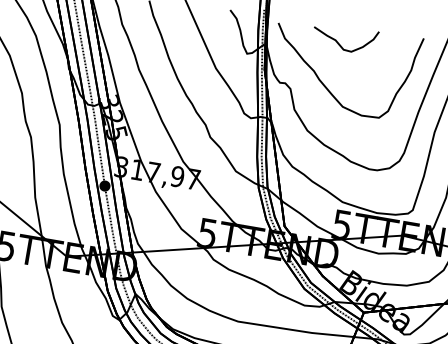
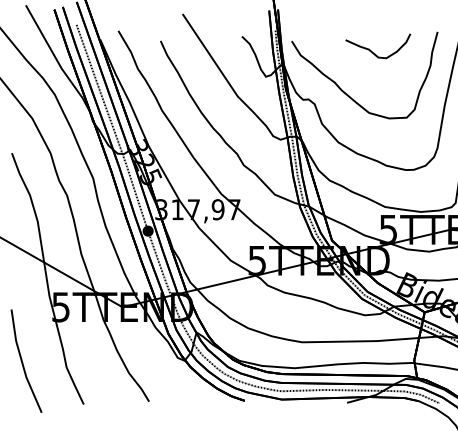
part: (341, 45) -> (375, 53), moved

